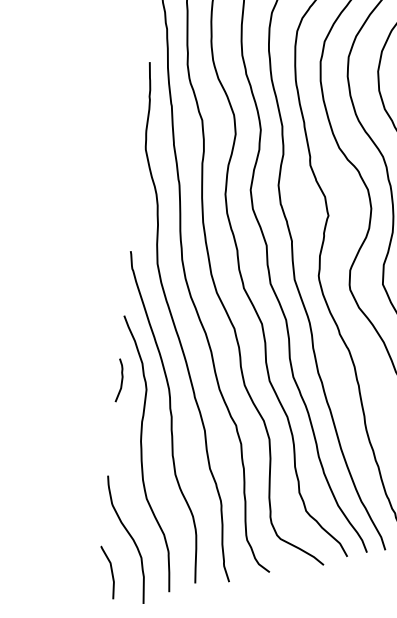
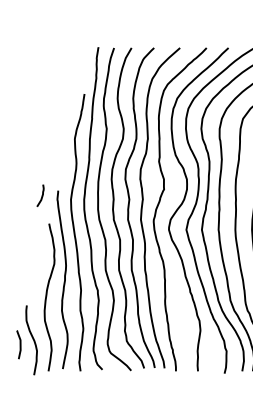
curve: (120, 379) -> (41, 195), moved
curve: (109, 571) -> (19, 344), moved

